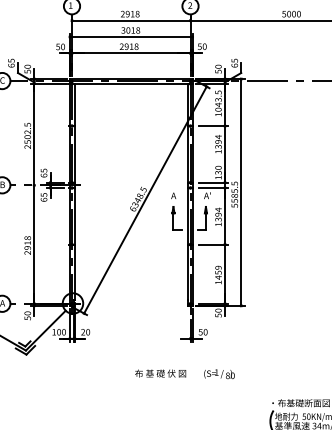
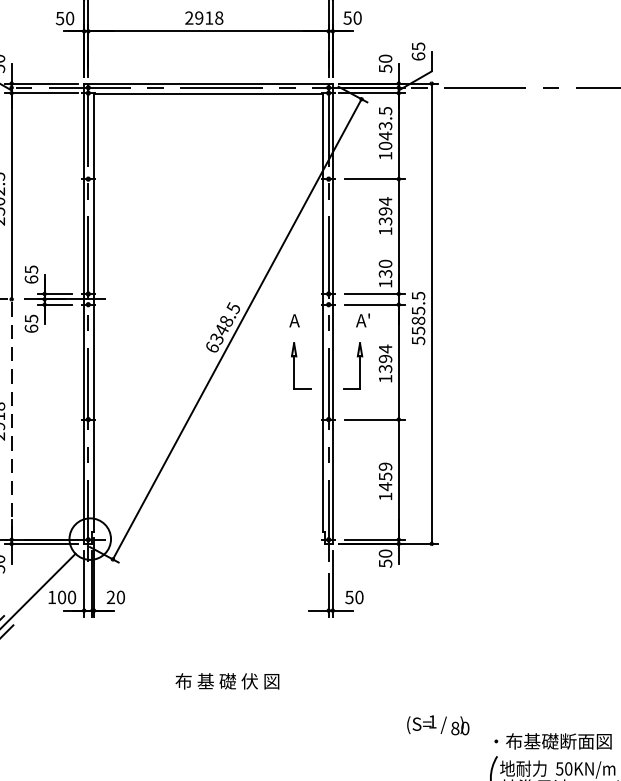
line: (34, 244) -> (12, 419), solid -> dashed
text: (160, 373) -> (227, 681), moved
text: (219, 374) -> (438, 725), moved

